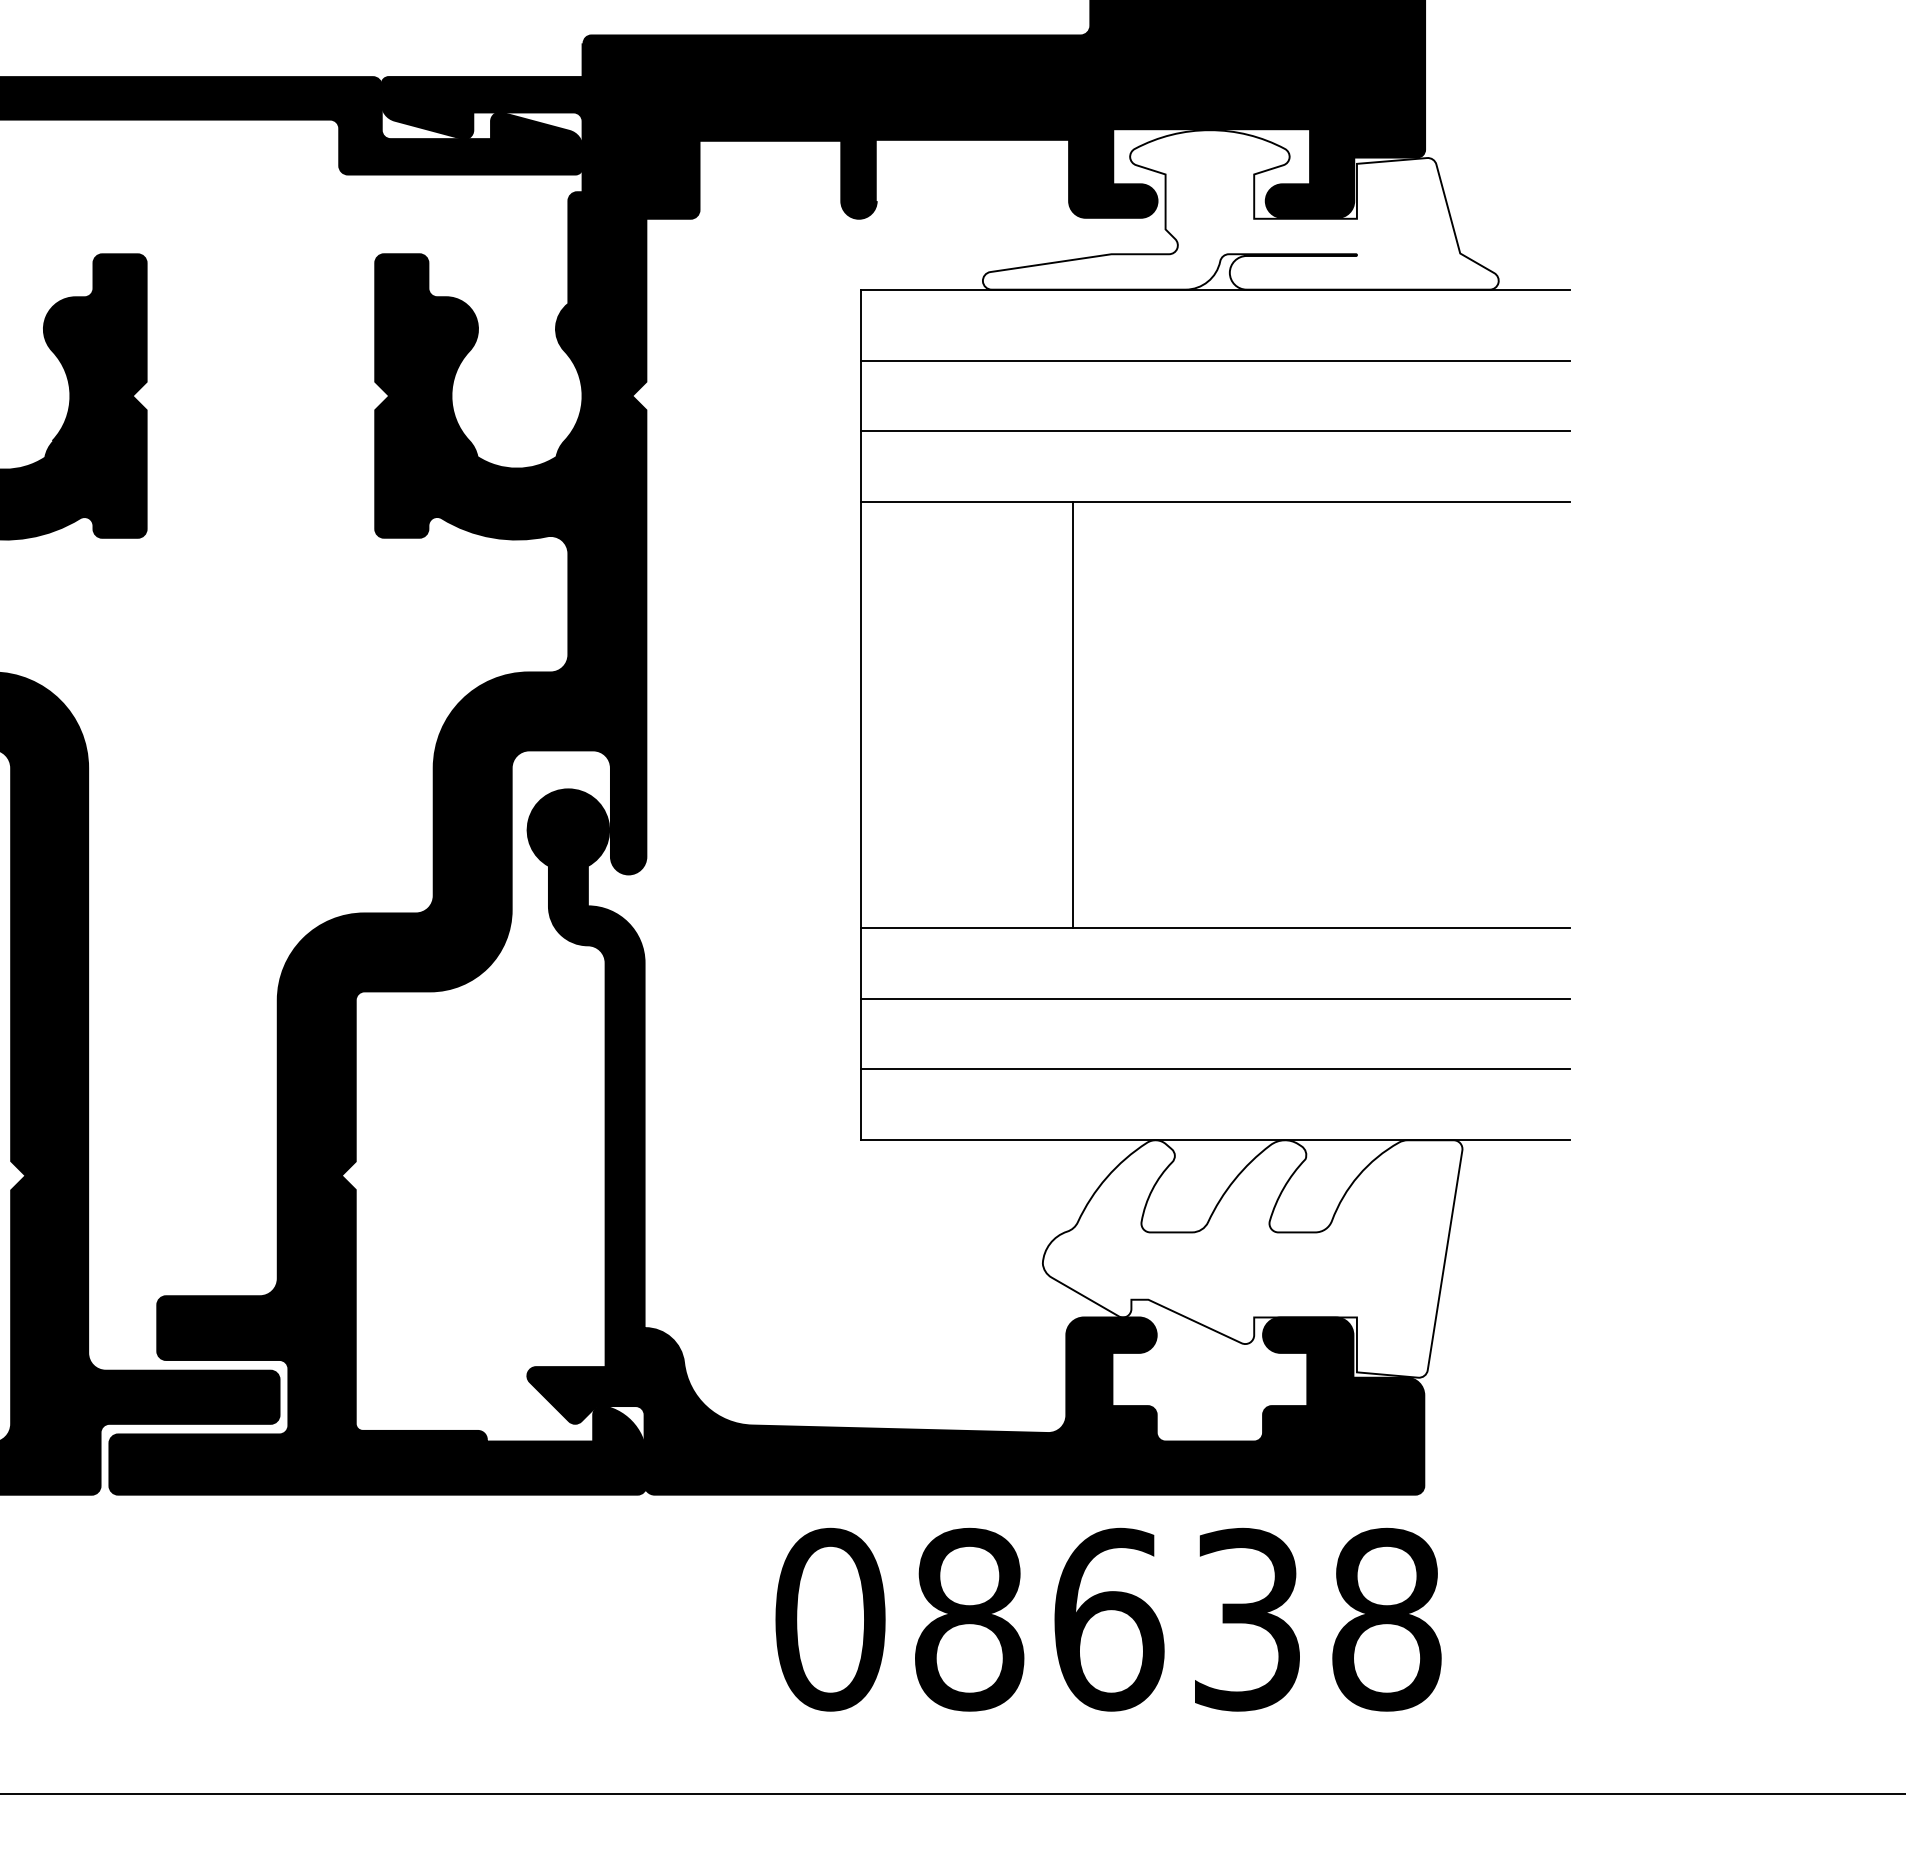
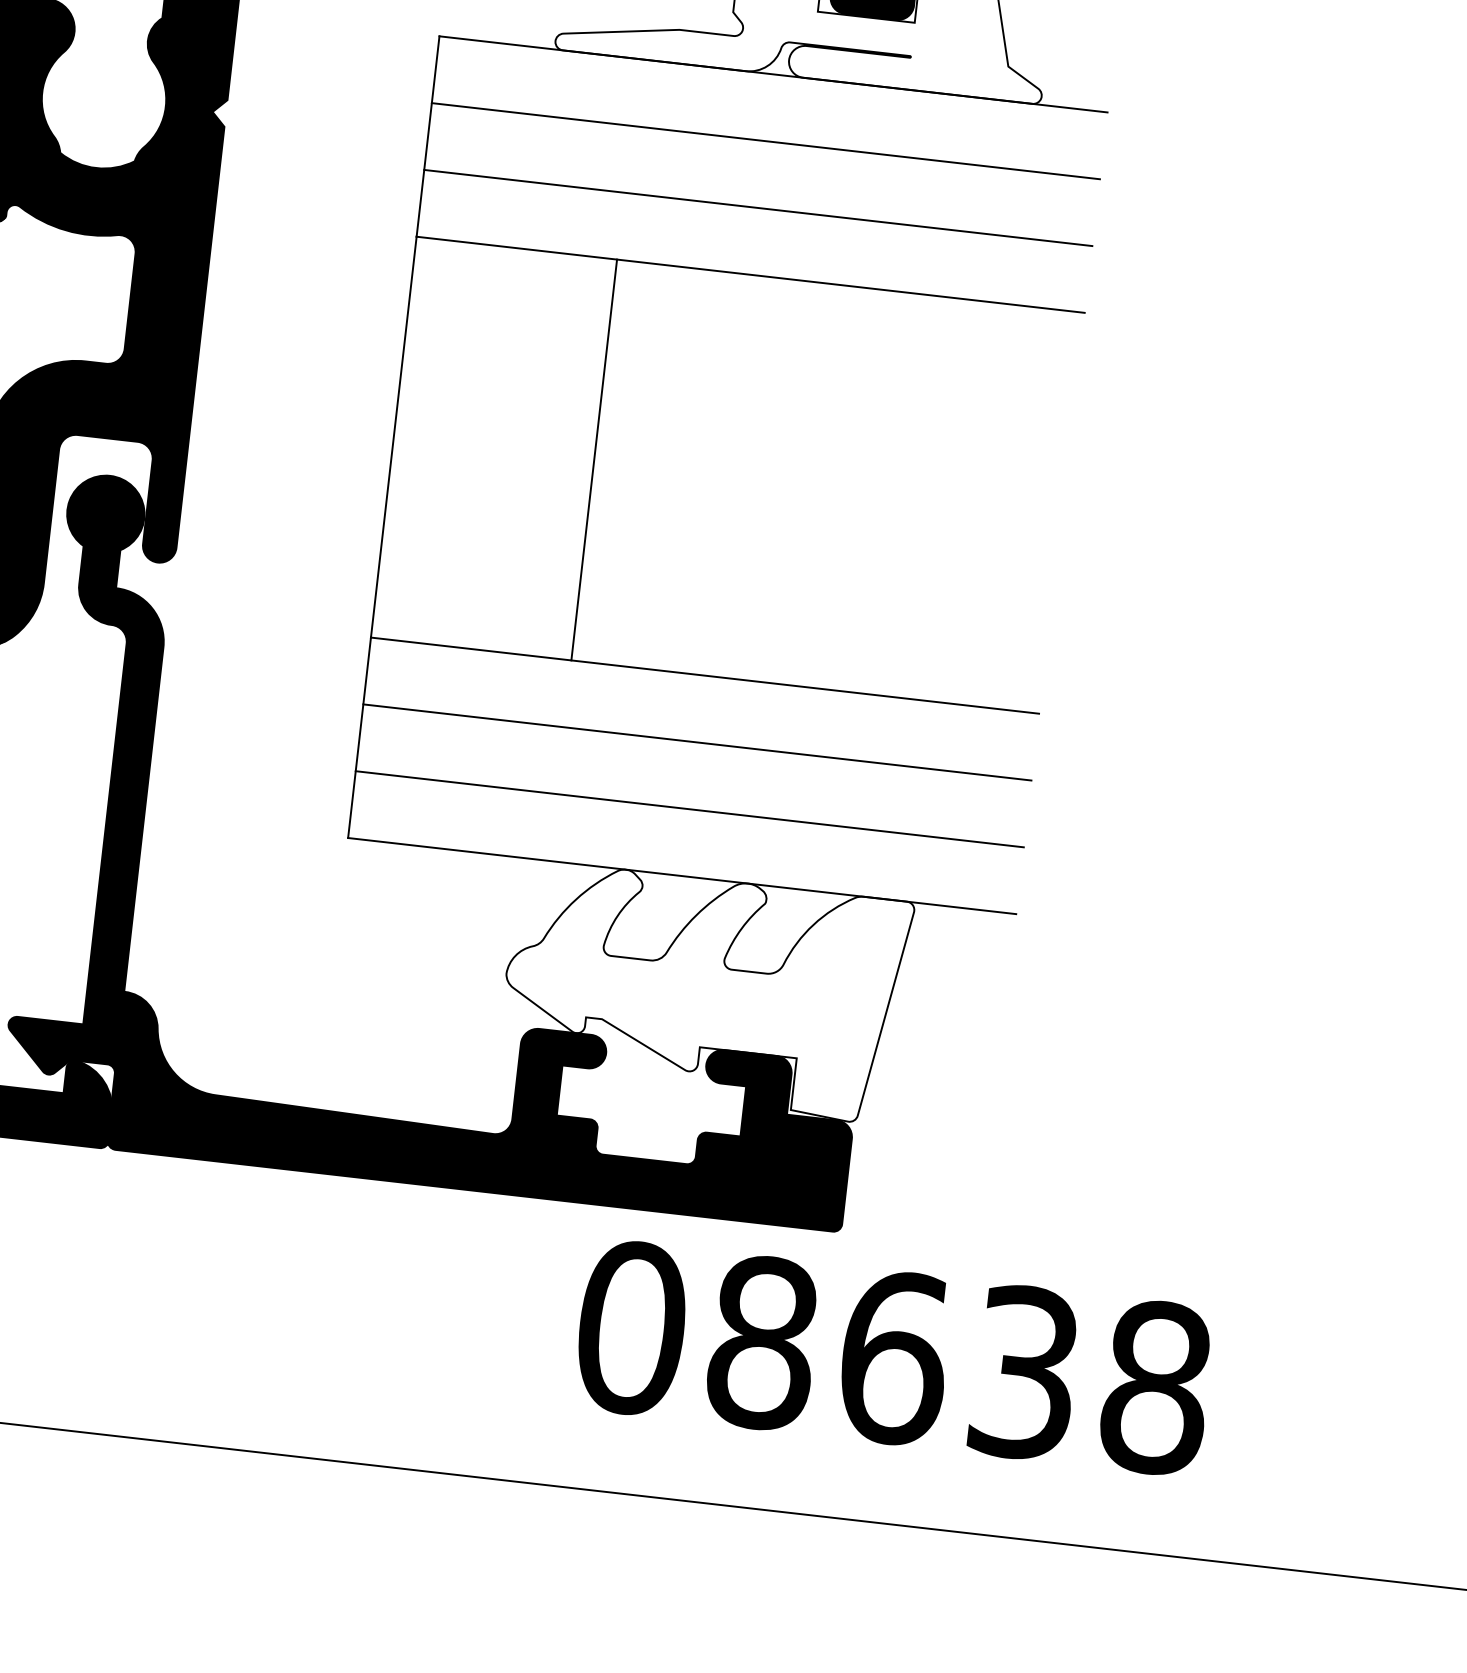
text: (1108, 1619) -> (893, 1357), moved

